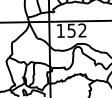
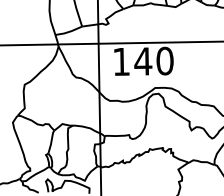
text: (76, 30) -> (152, 61), 152 -> 140

